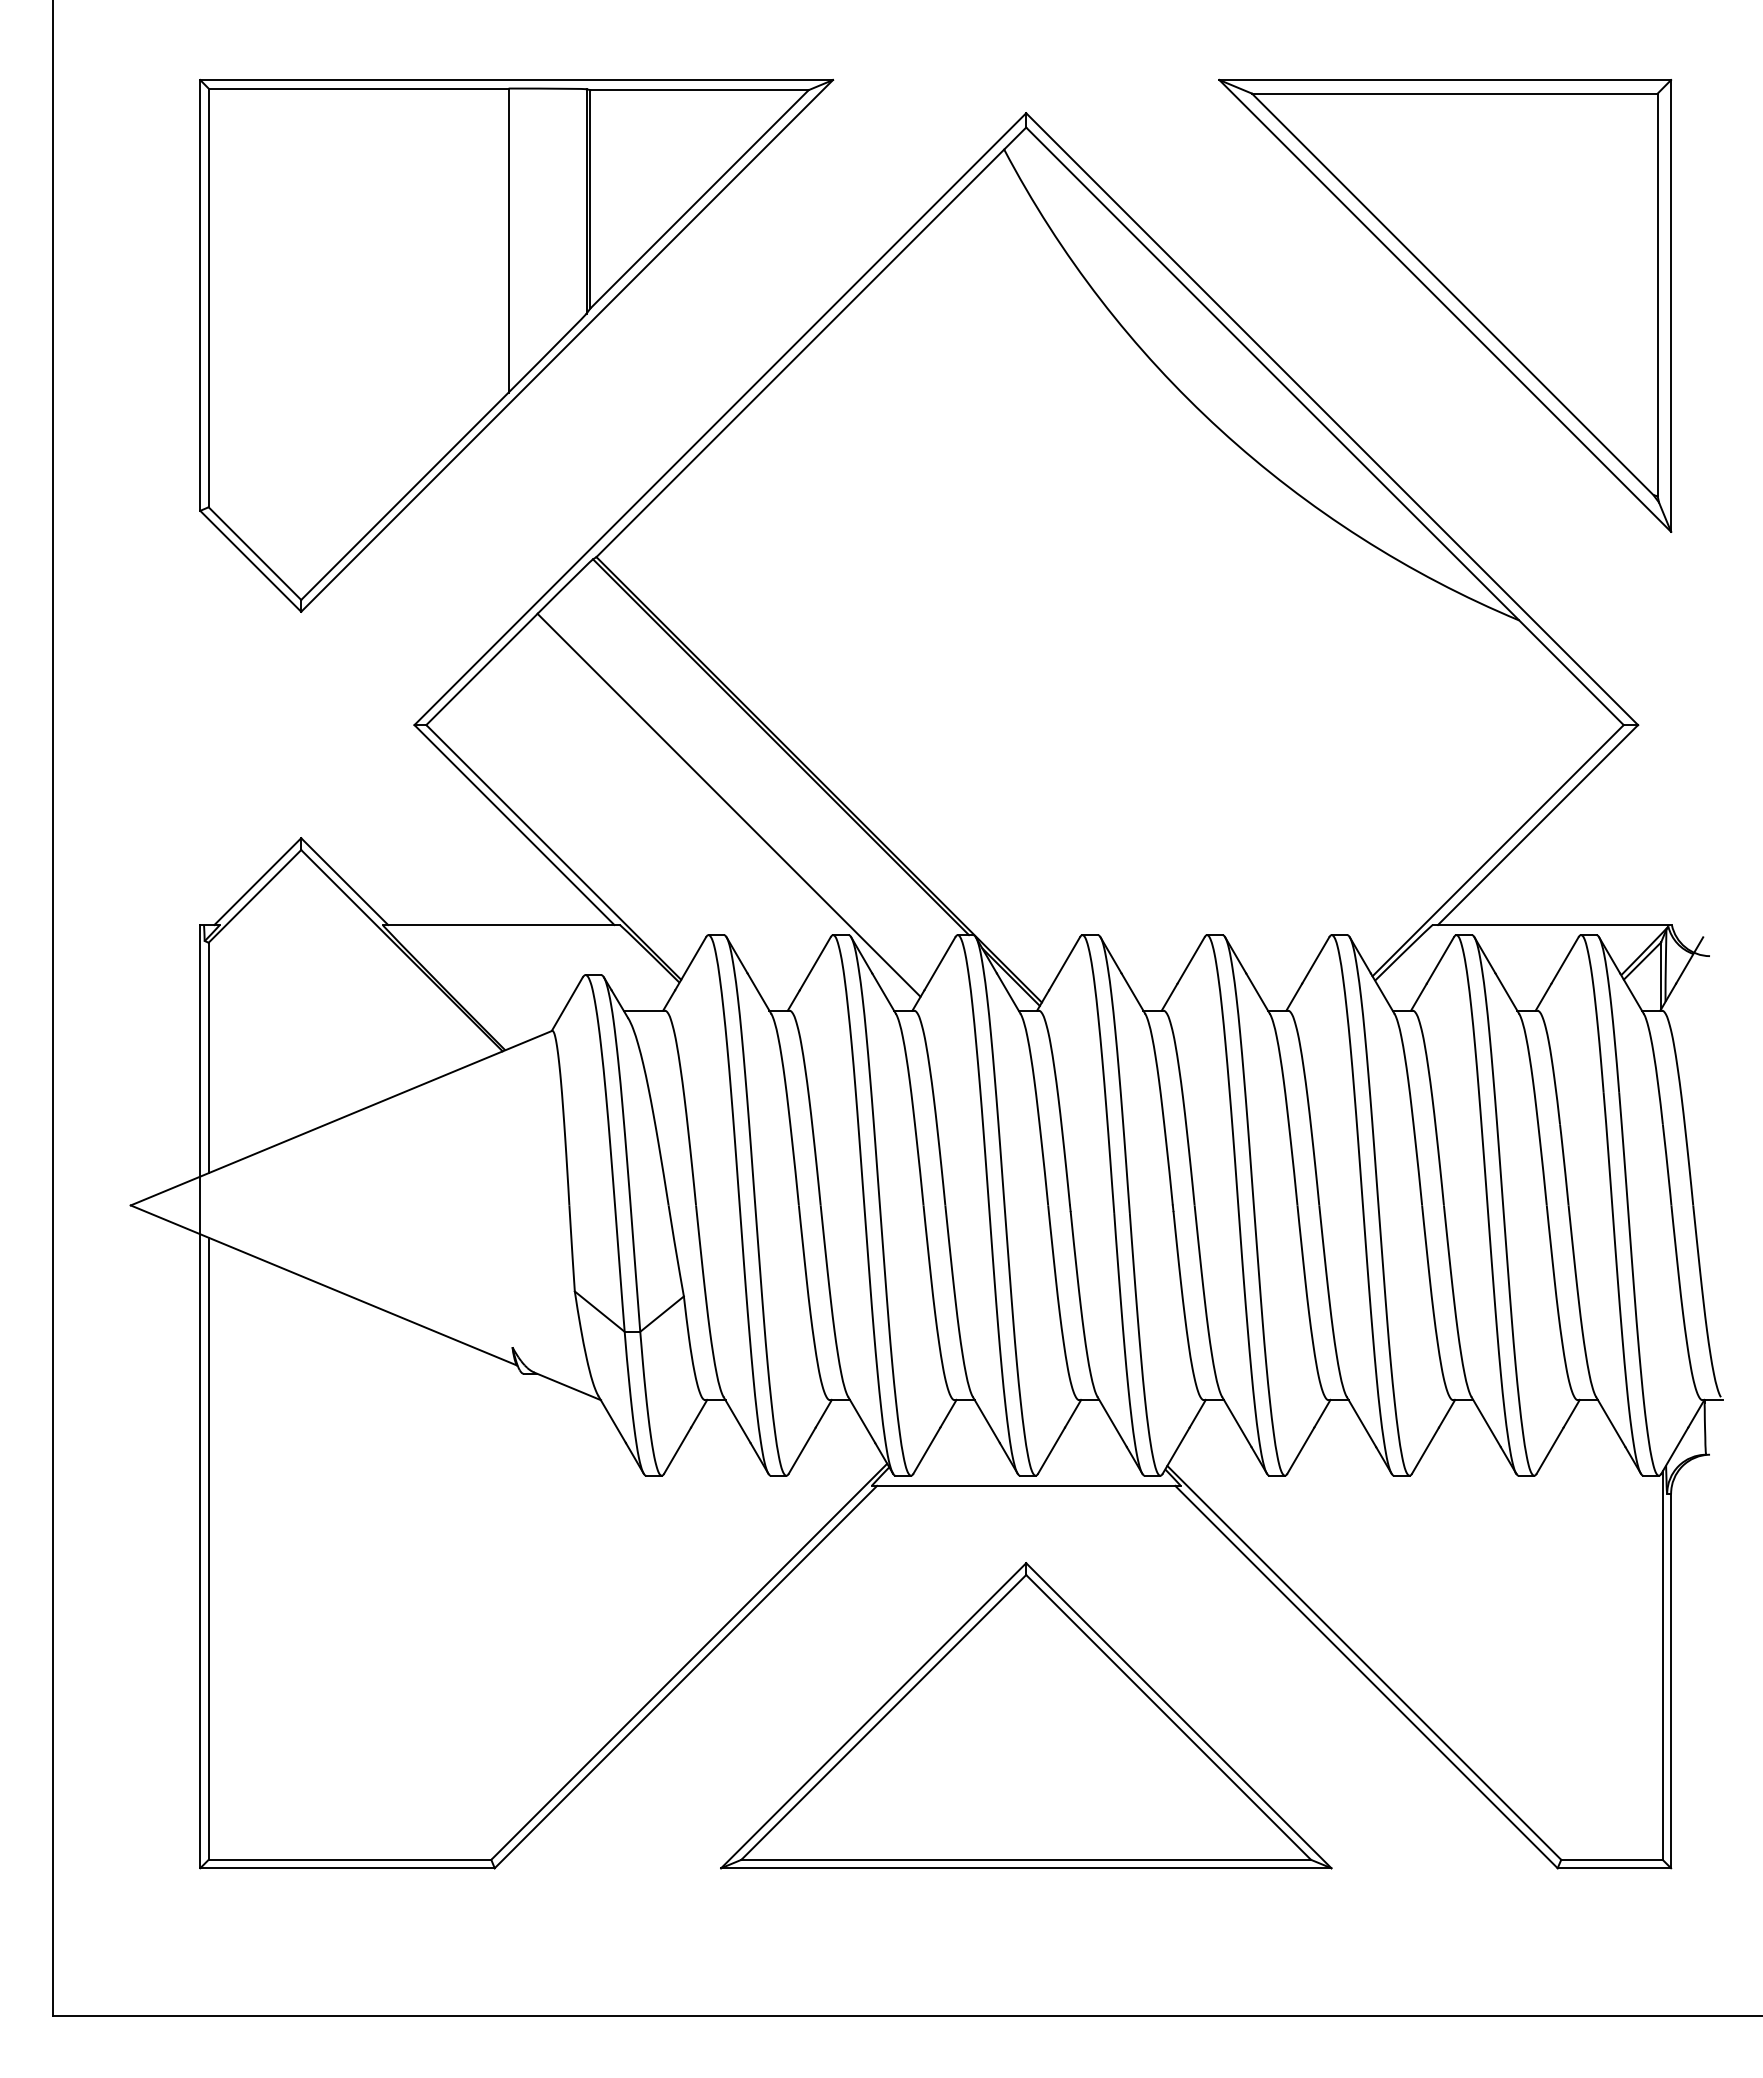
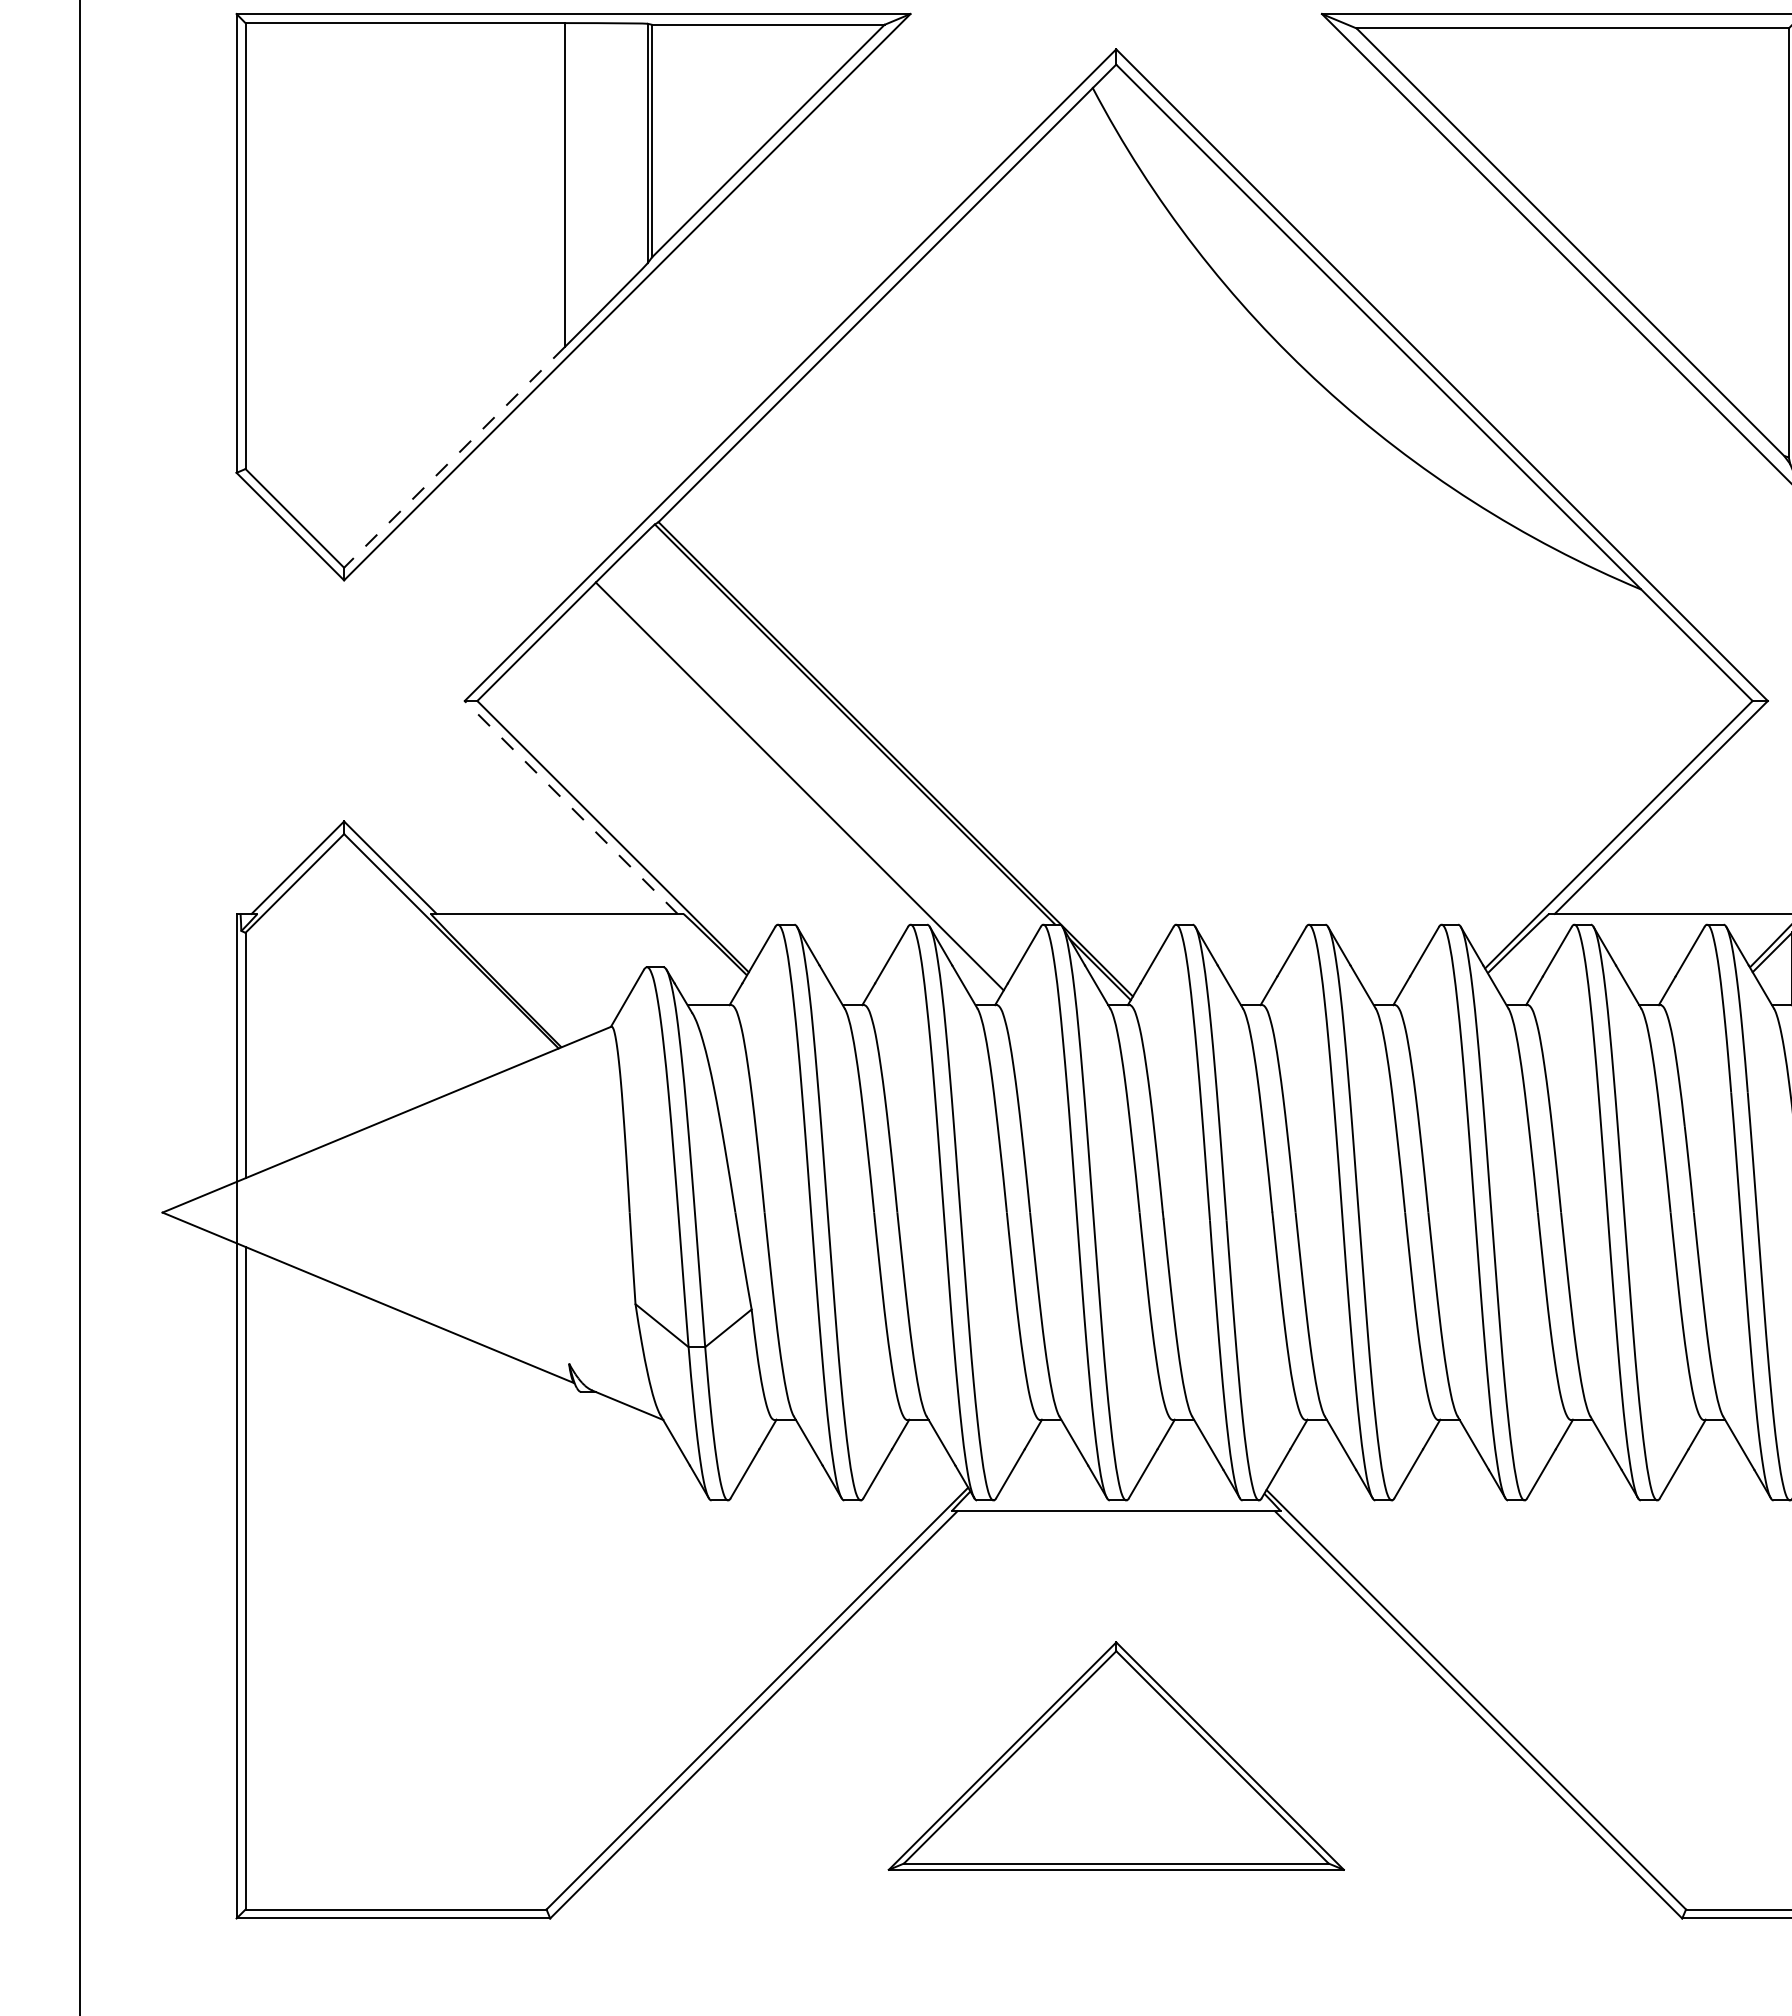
line: (404, 496) -> (454, 457), solid -> dashed
line: (514, 824) -> (571, 806), solid -> dashed
part: (1026, 1715) -> (1116, 1755), size x0.7

